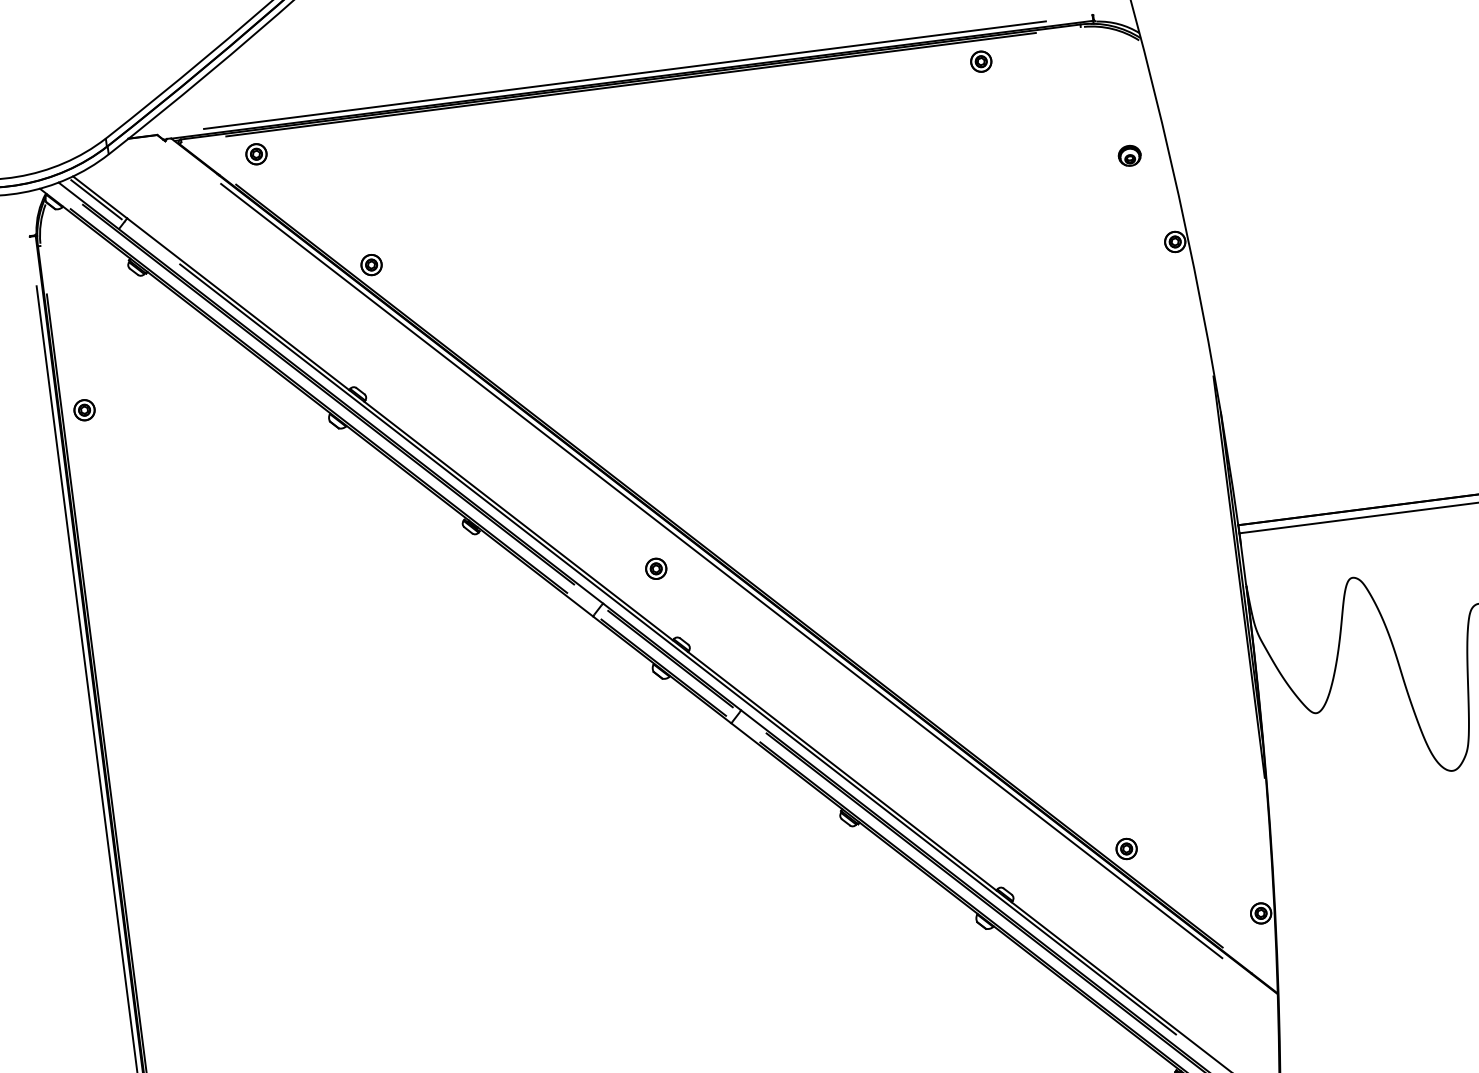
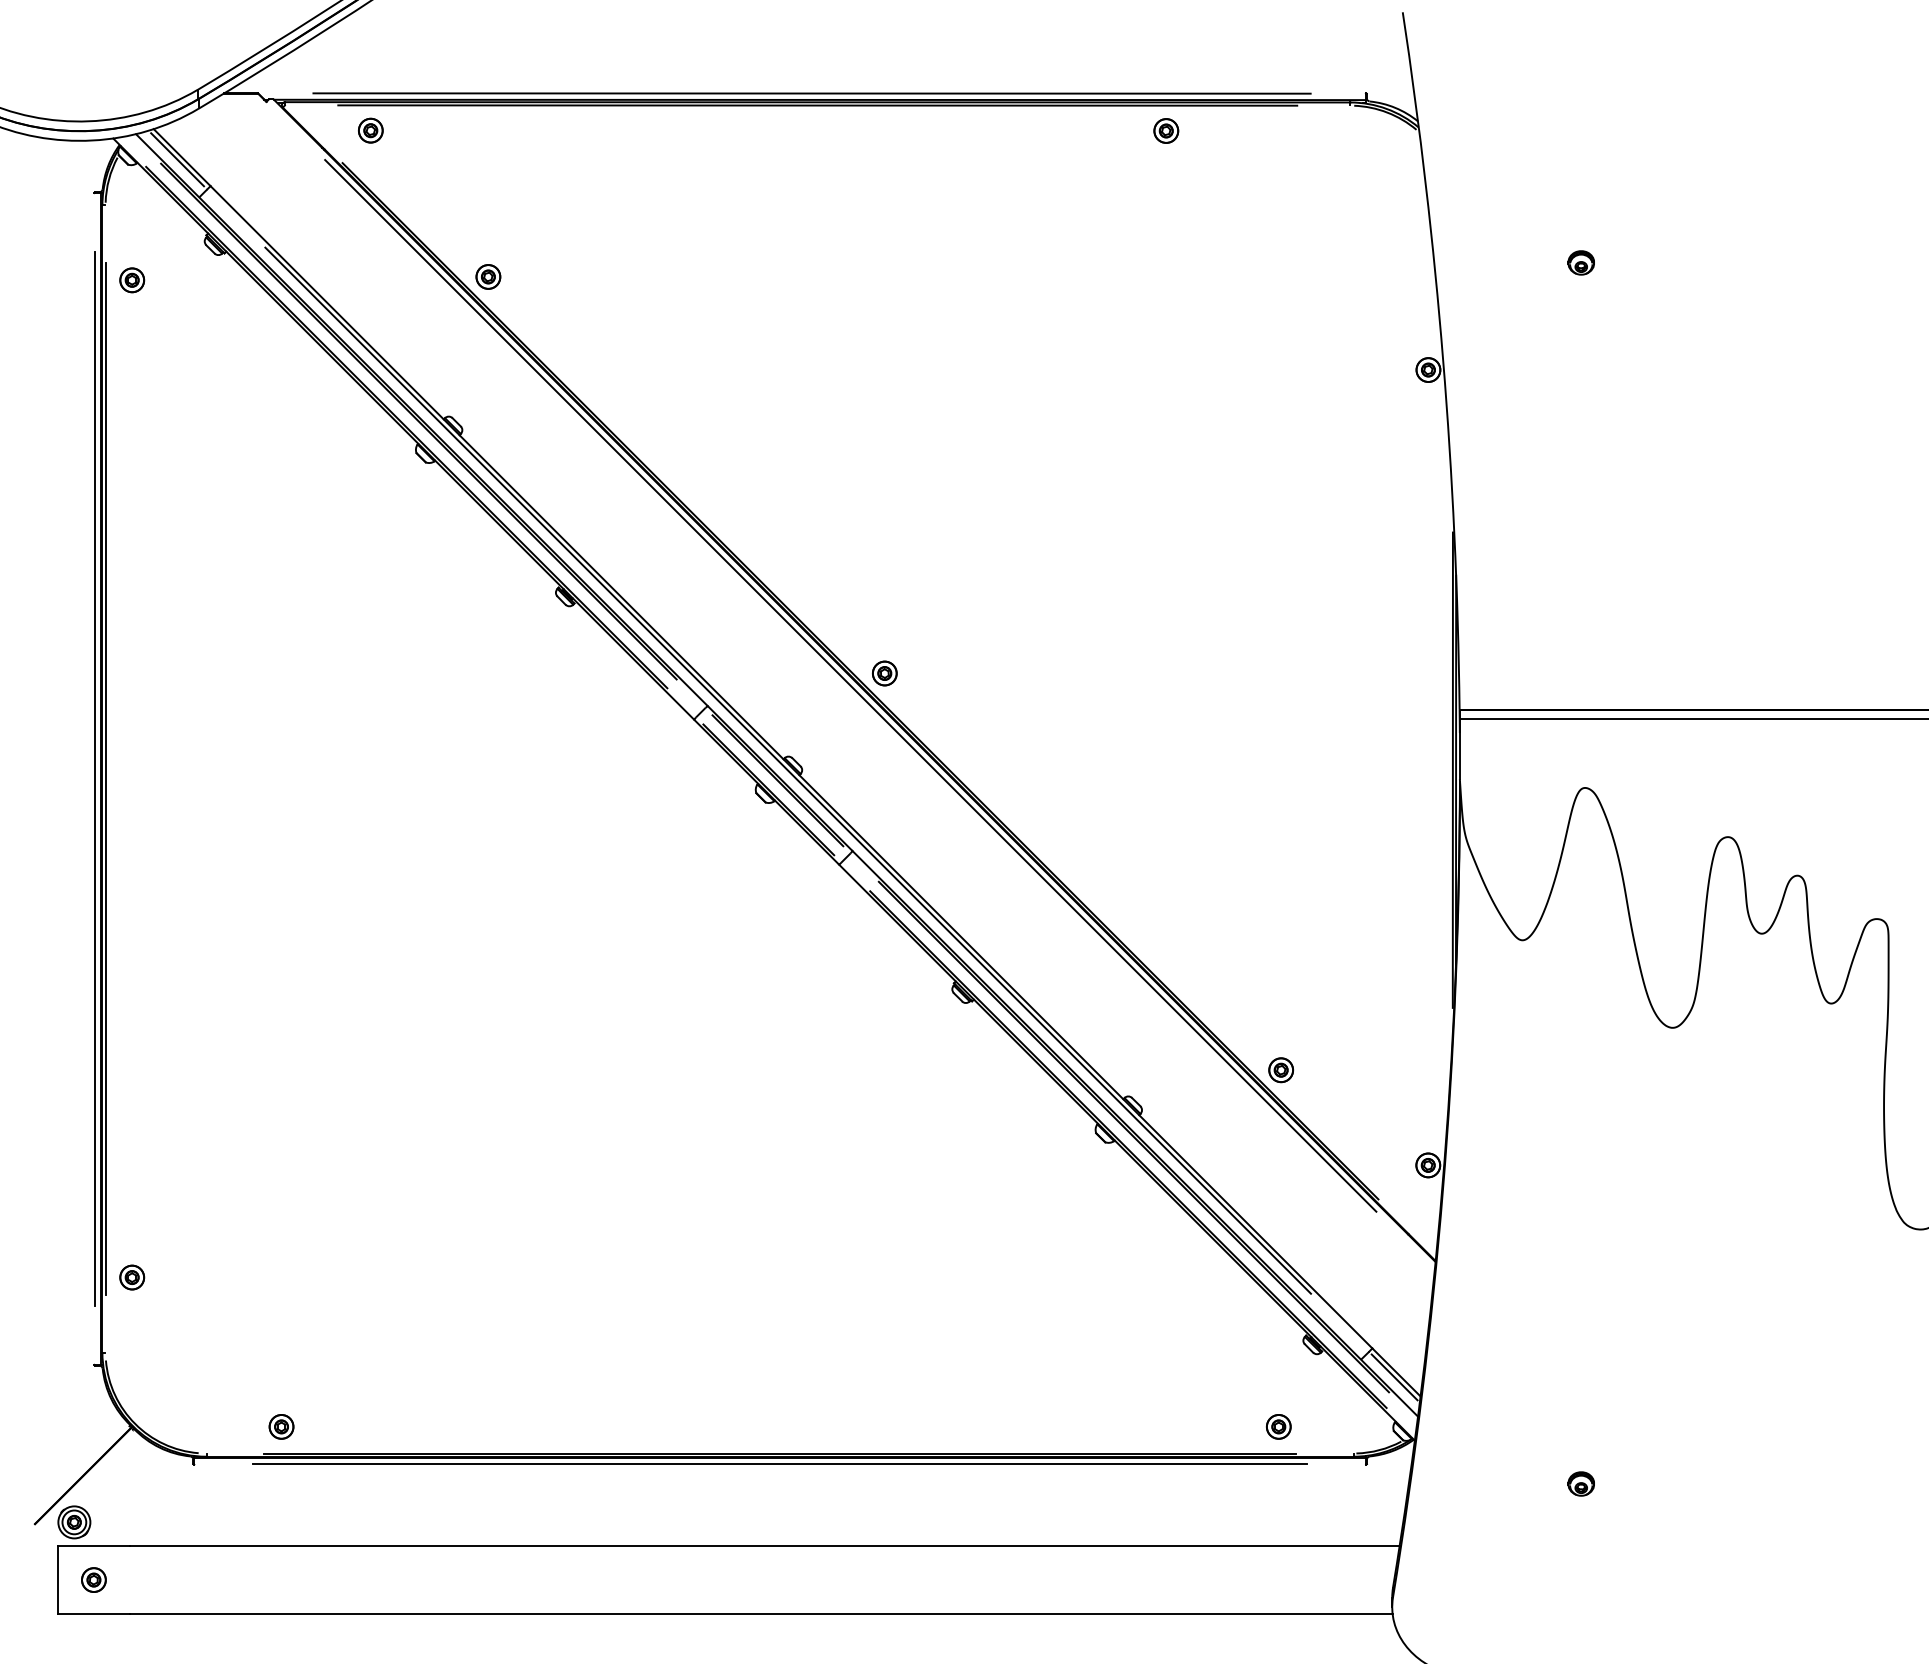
part: (981, 61) -> (1166, 130), moved
part: (1129, 155) -> (1580, 262), moved
part: (84, 410) -> (132, 280), moved
part: (655, 568) -> (884, 673), moved

